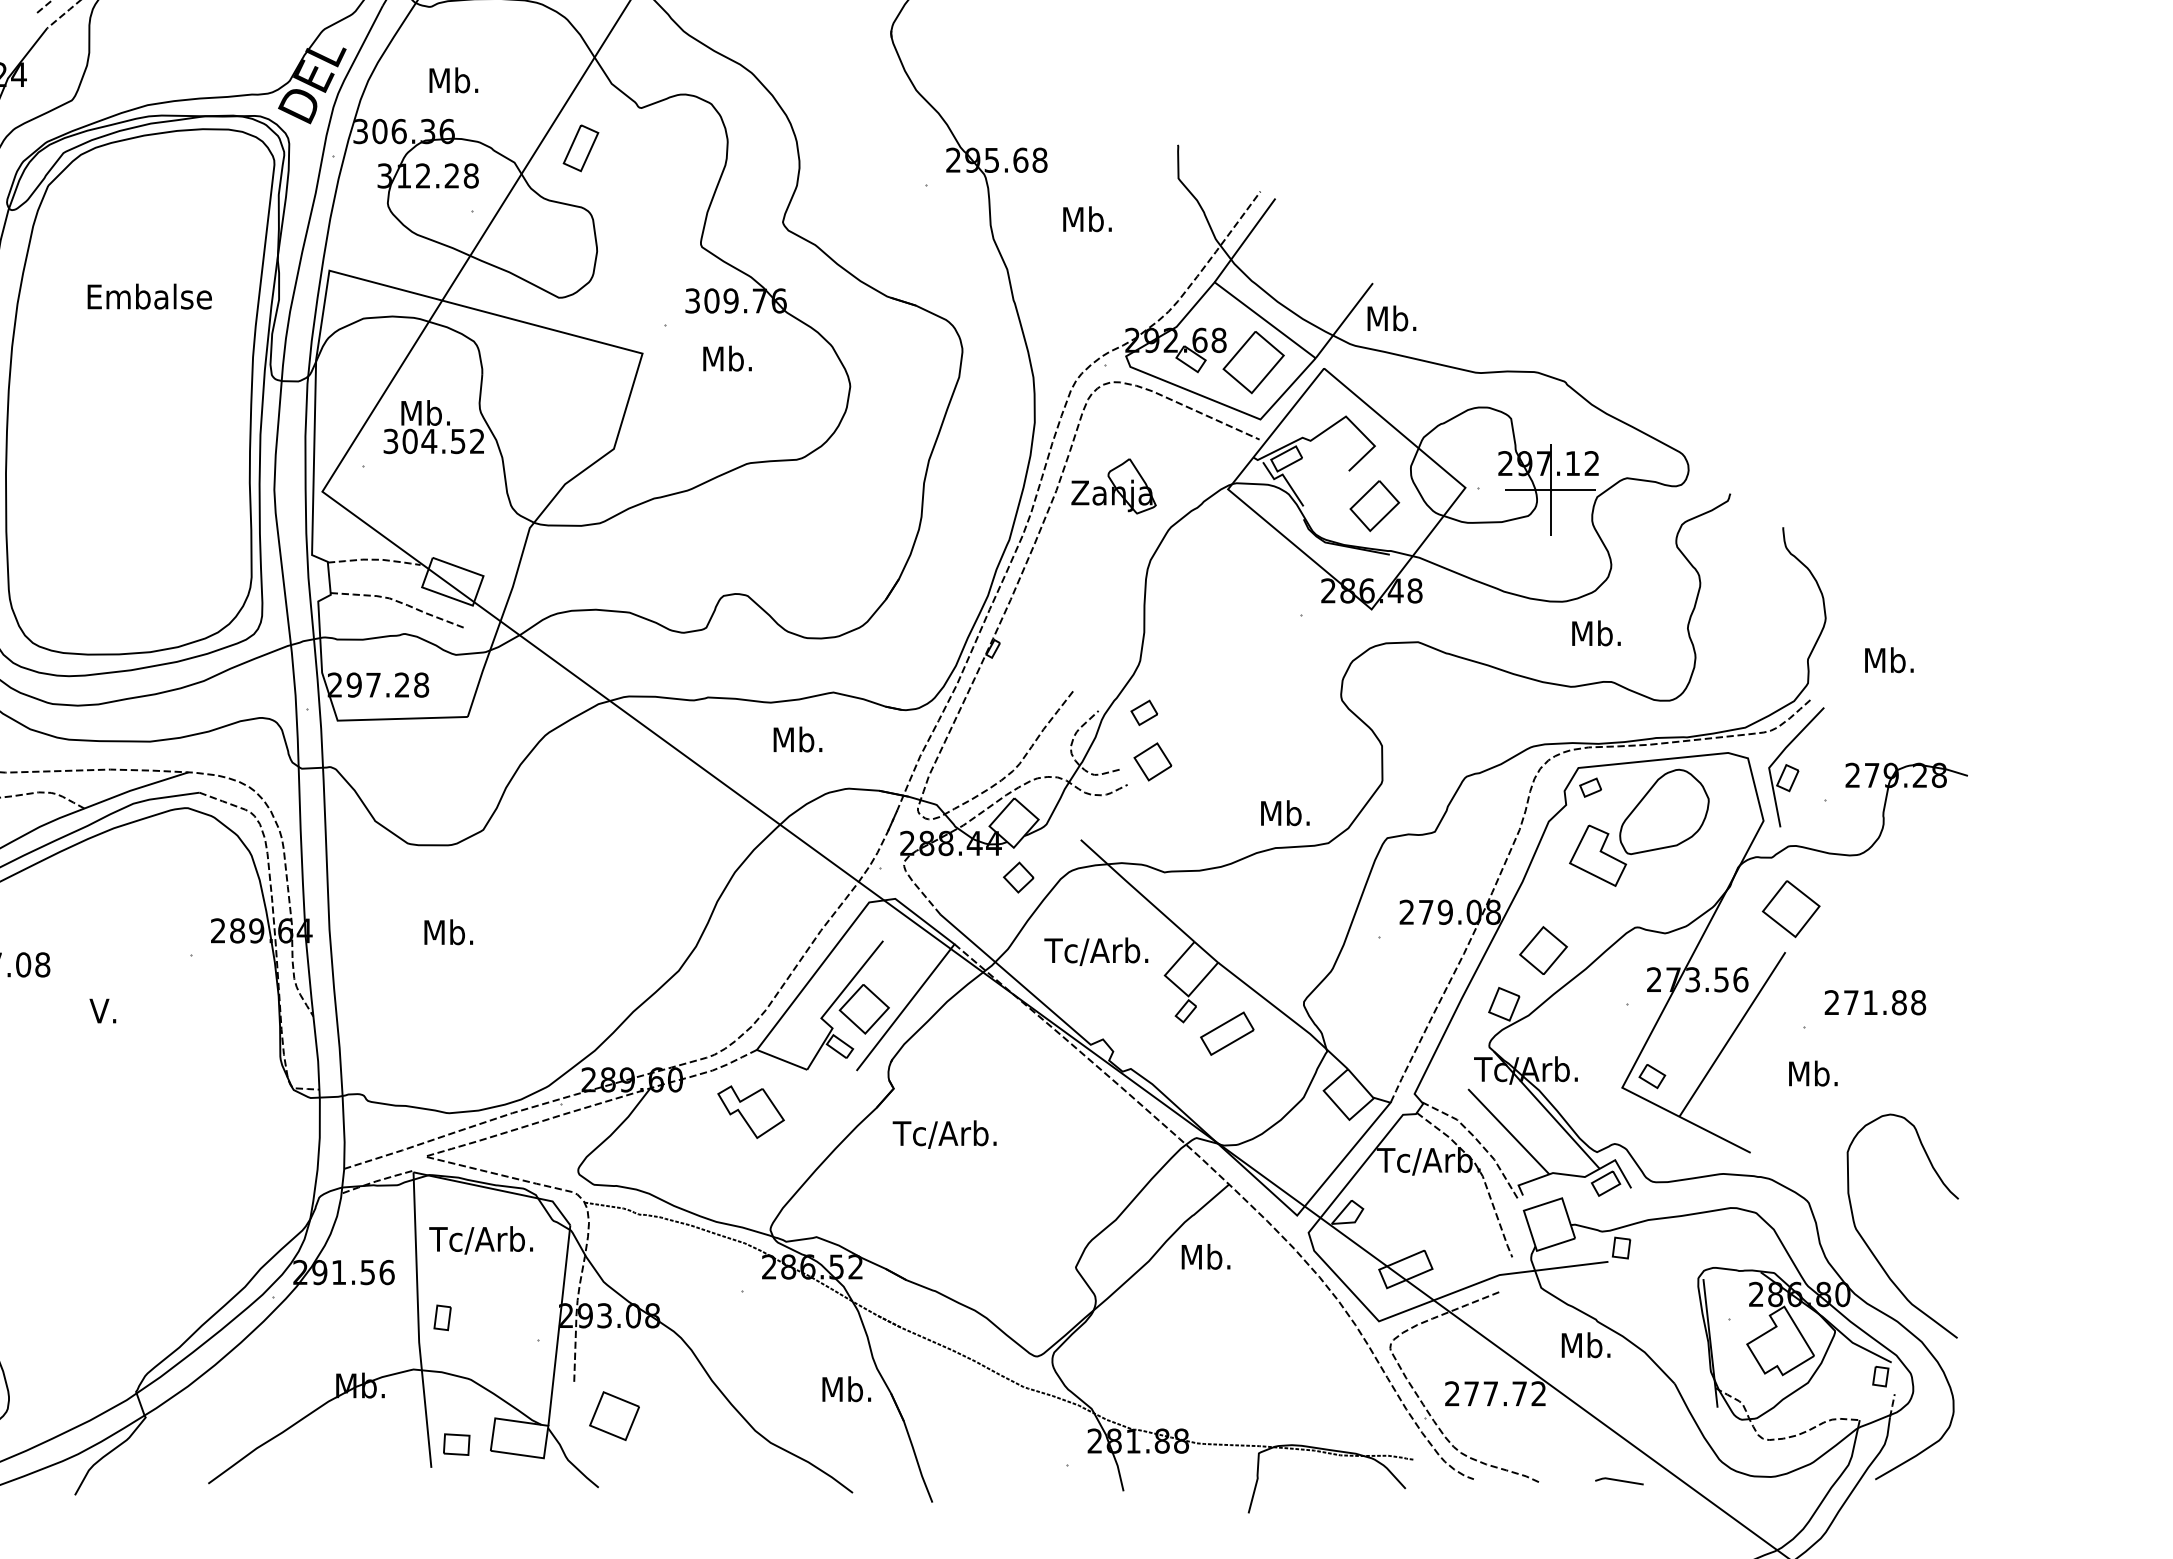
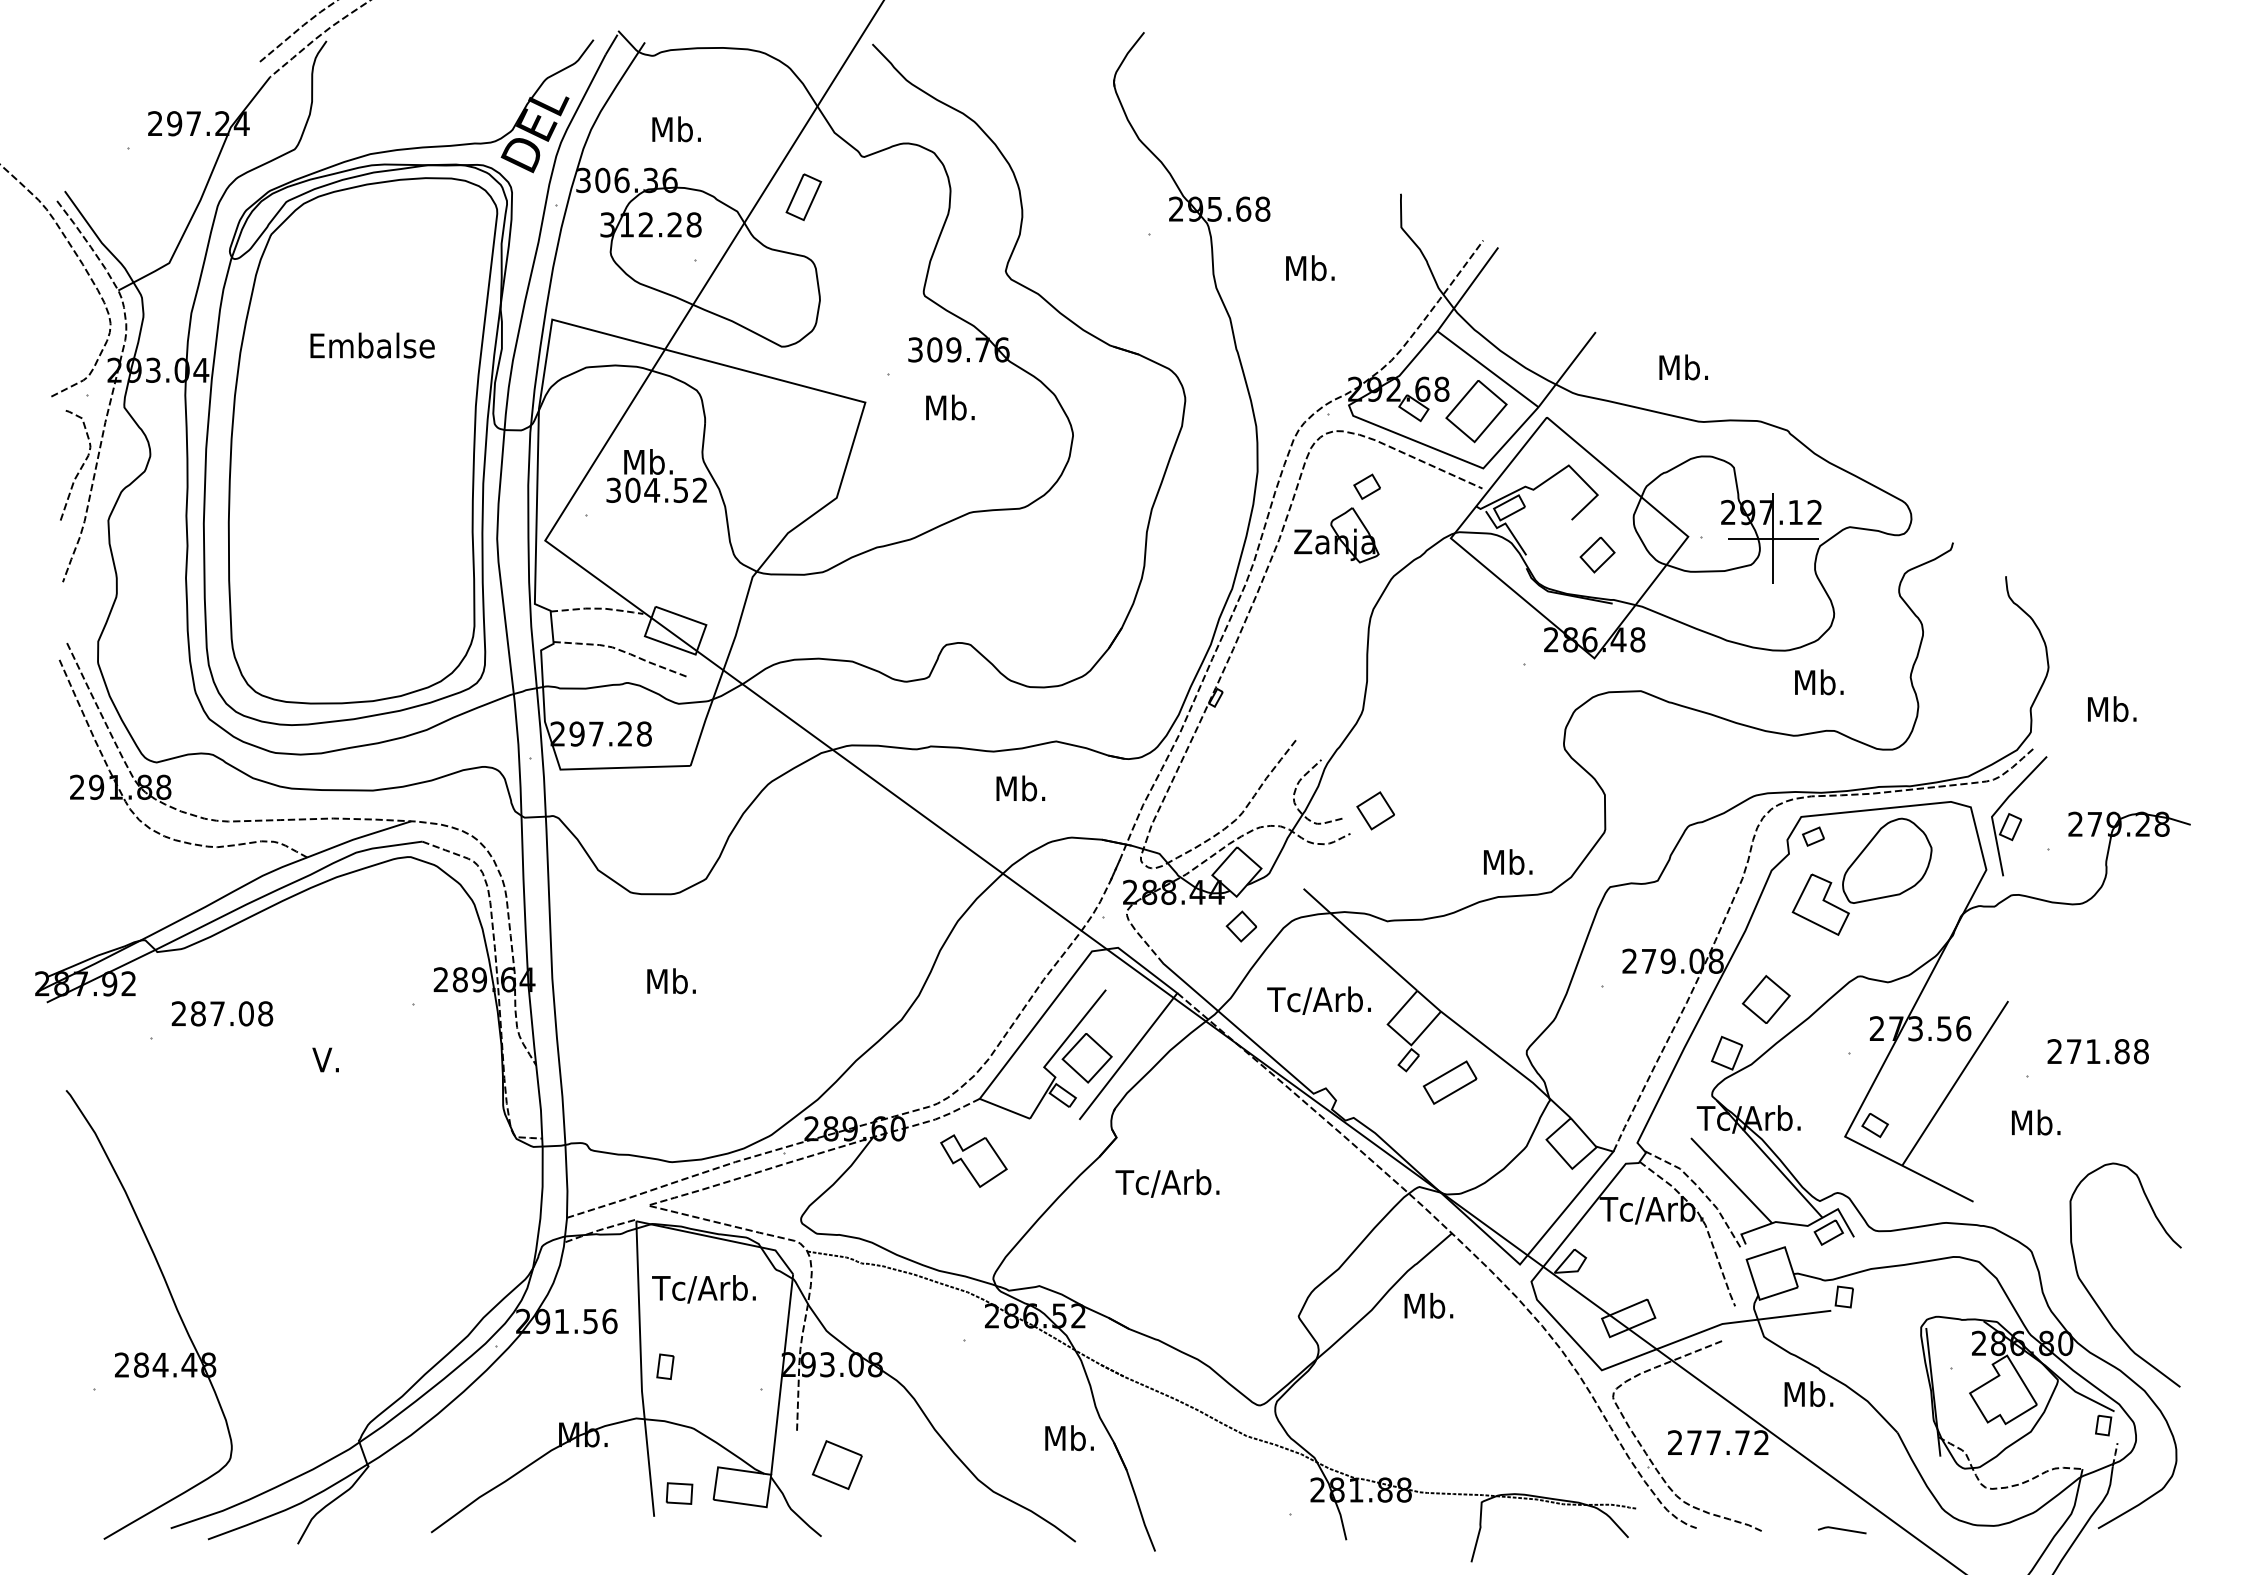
text: (1391, 318) -> (1683, 367), moved
part: (1374, 505) -> (1597, 554), size x0.7
part: (1143, 712) -> (1366, 486), moved
part: (1790, 908) -> (2013, 957), removed

